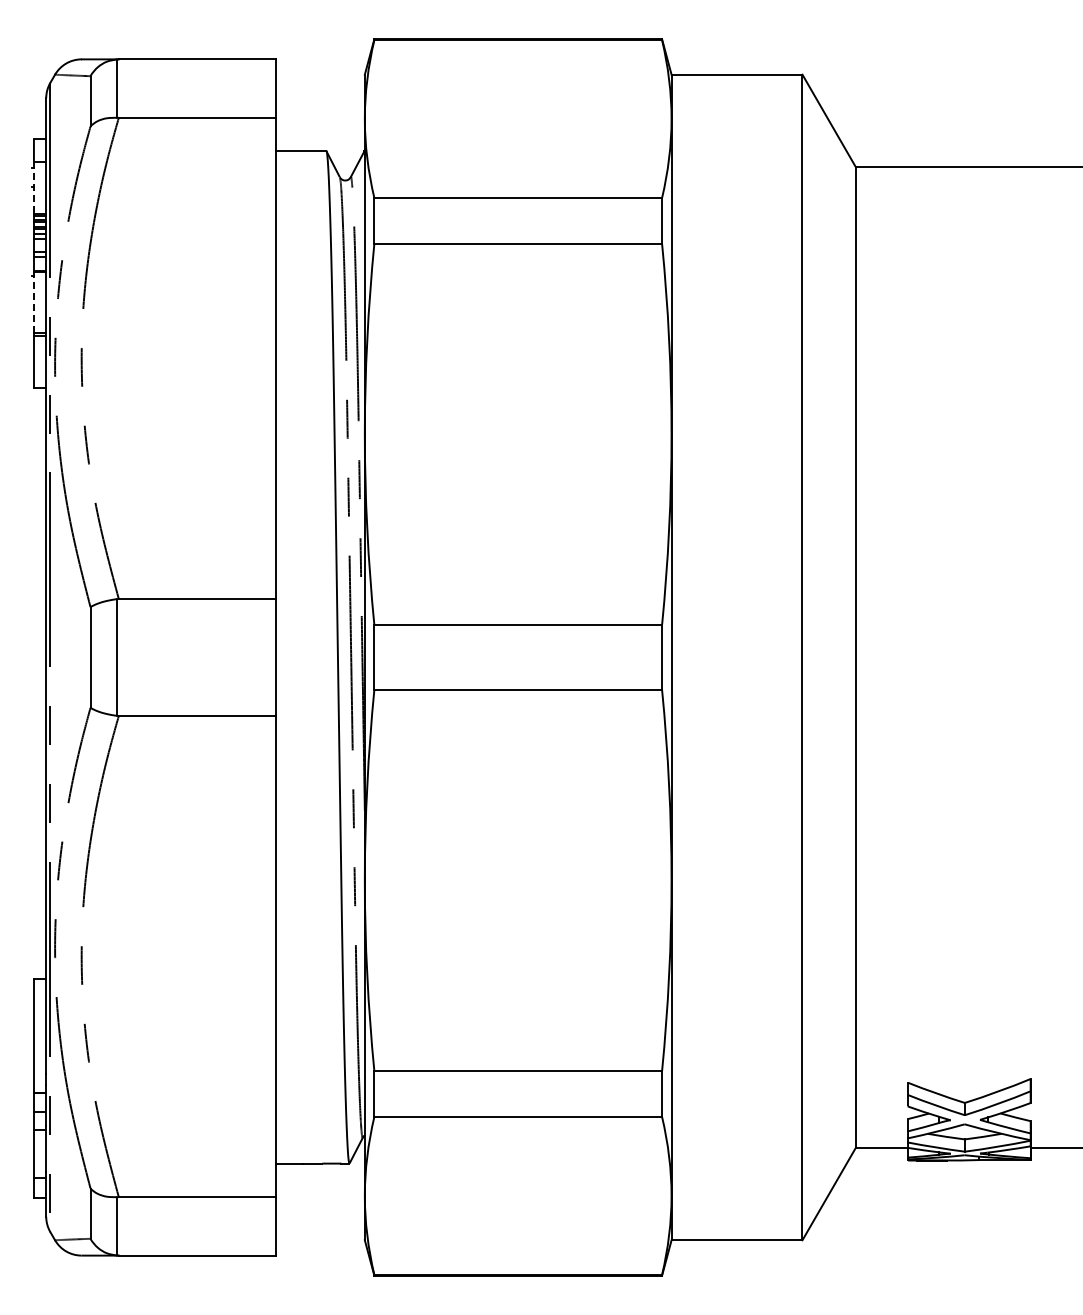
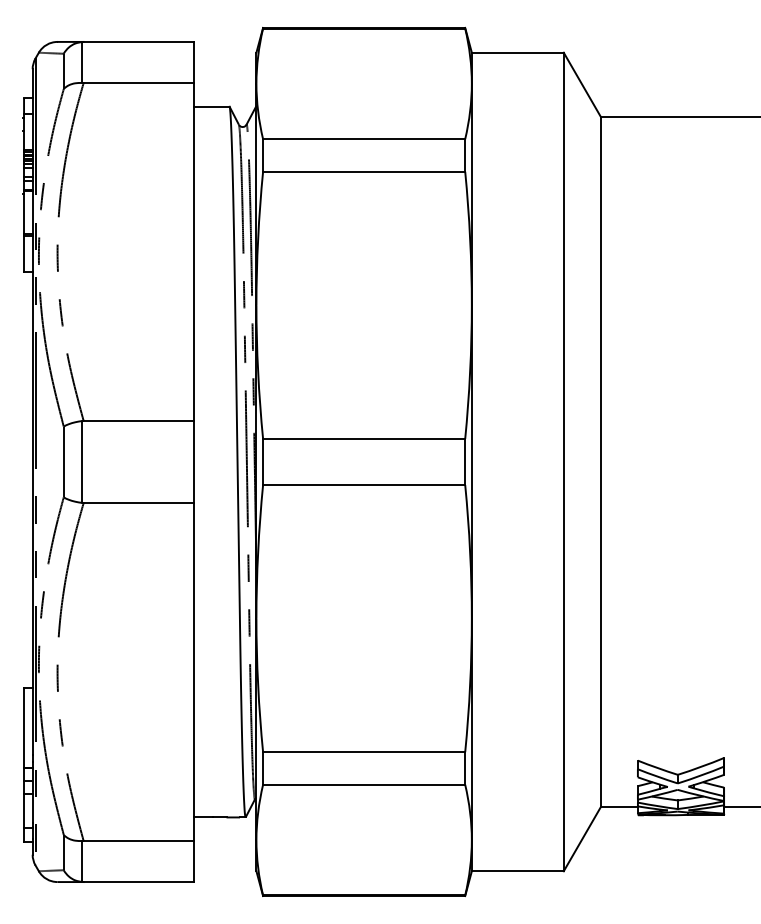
line: (33, 188) -> (23, 132), dashed -> solid
line: (33, 302) -> (23, 212), dashed -> solid

